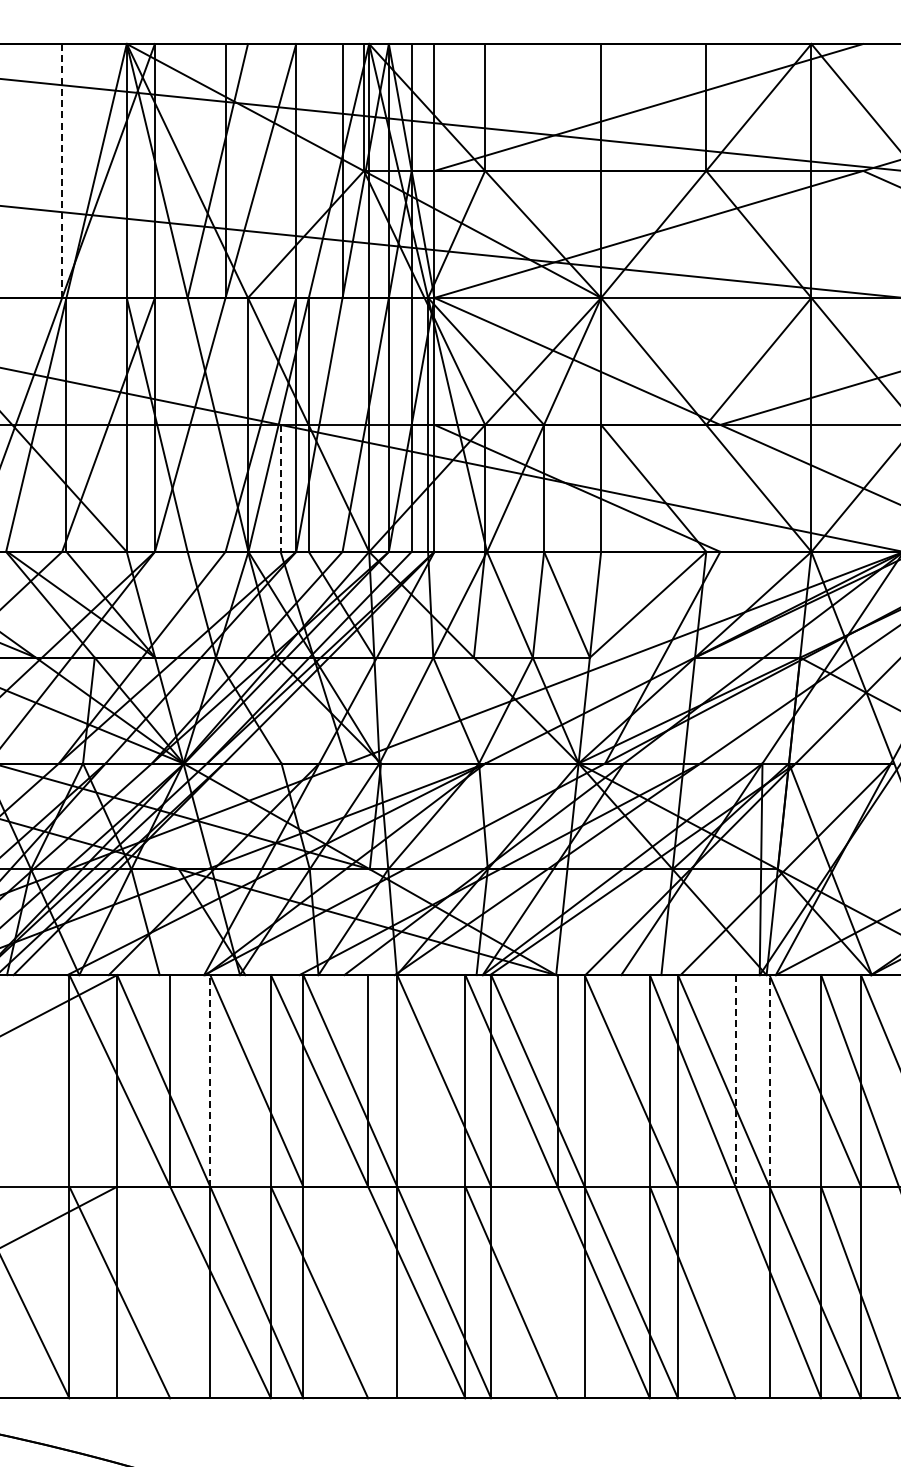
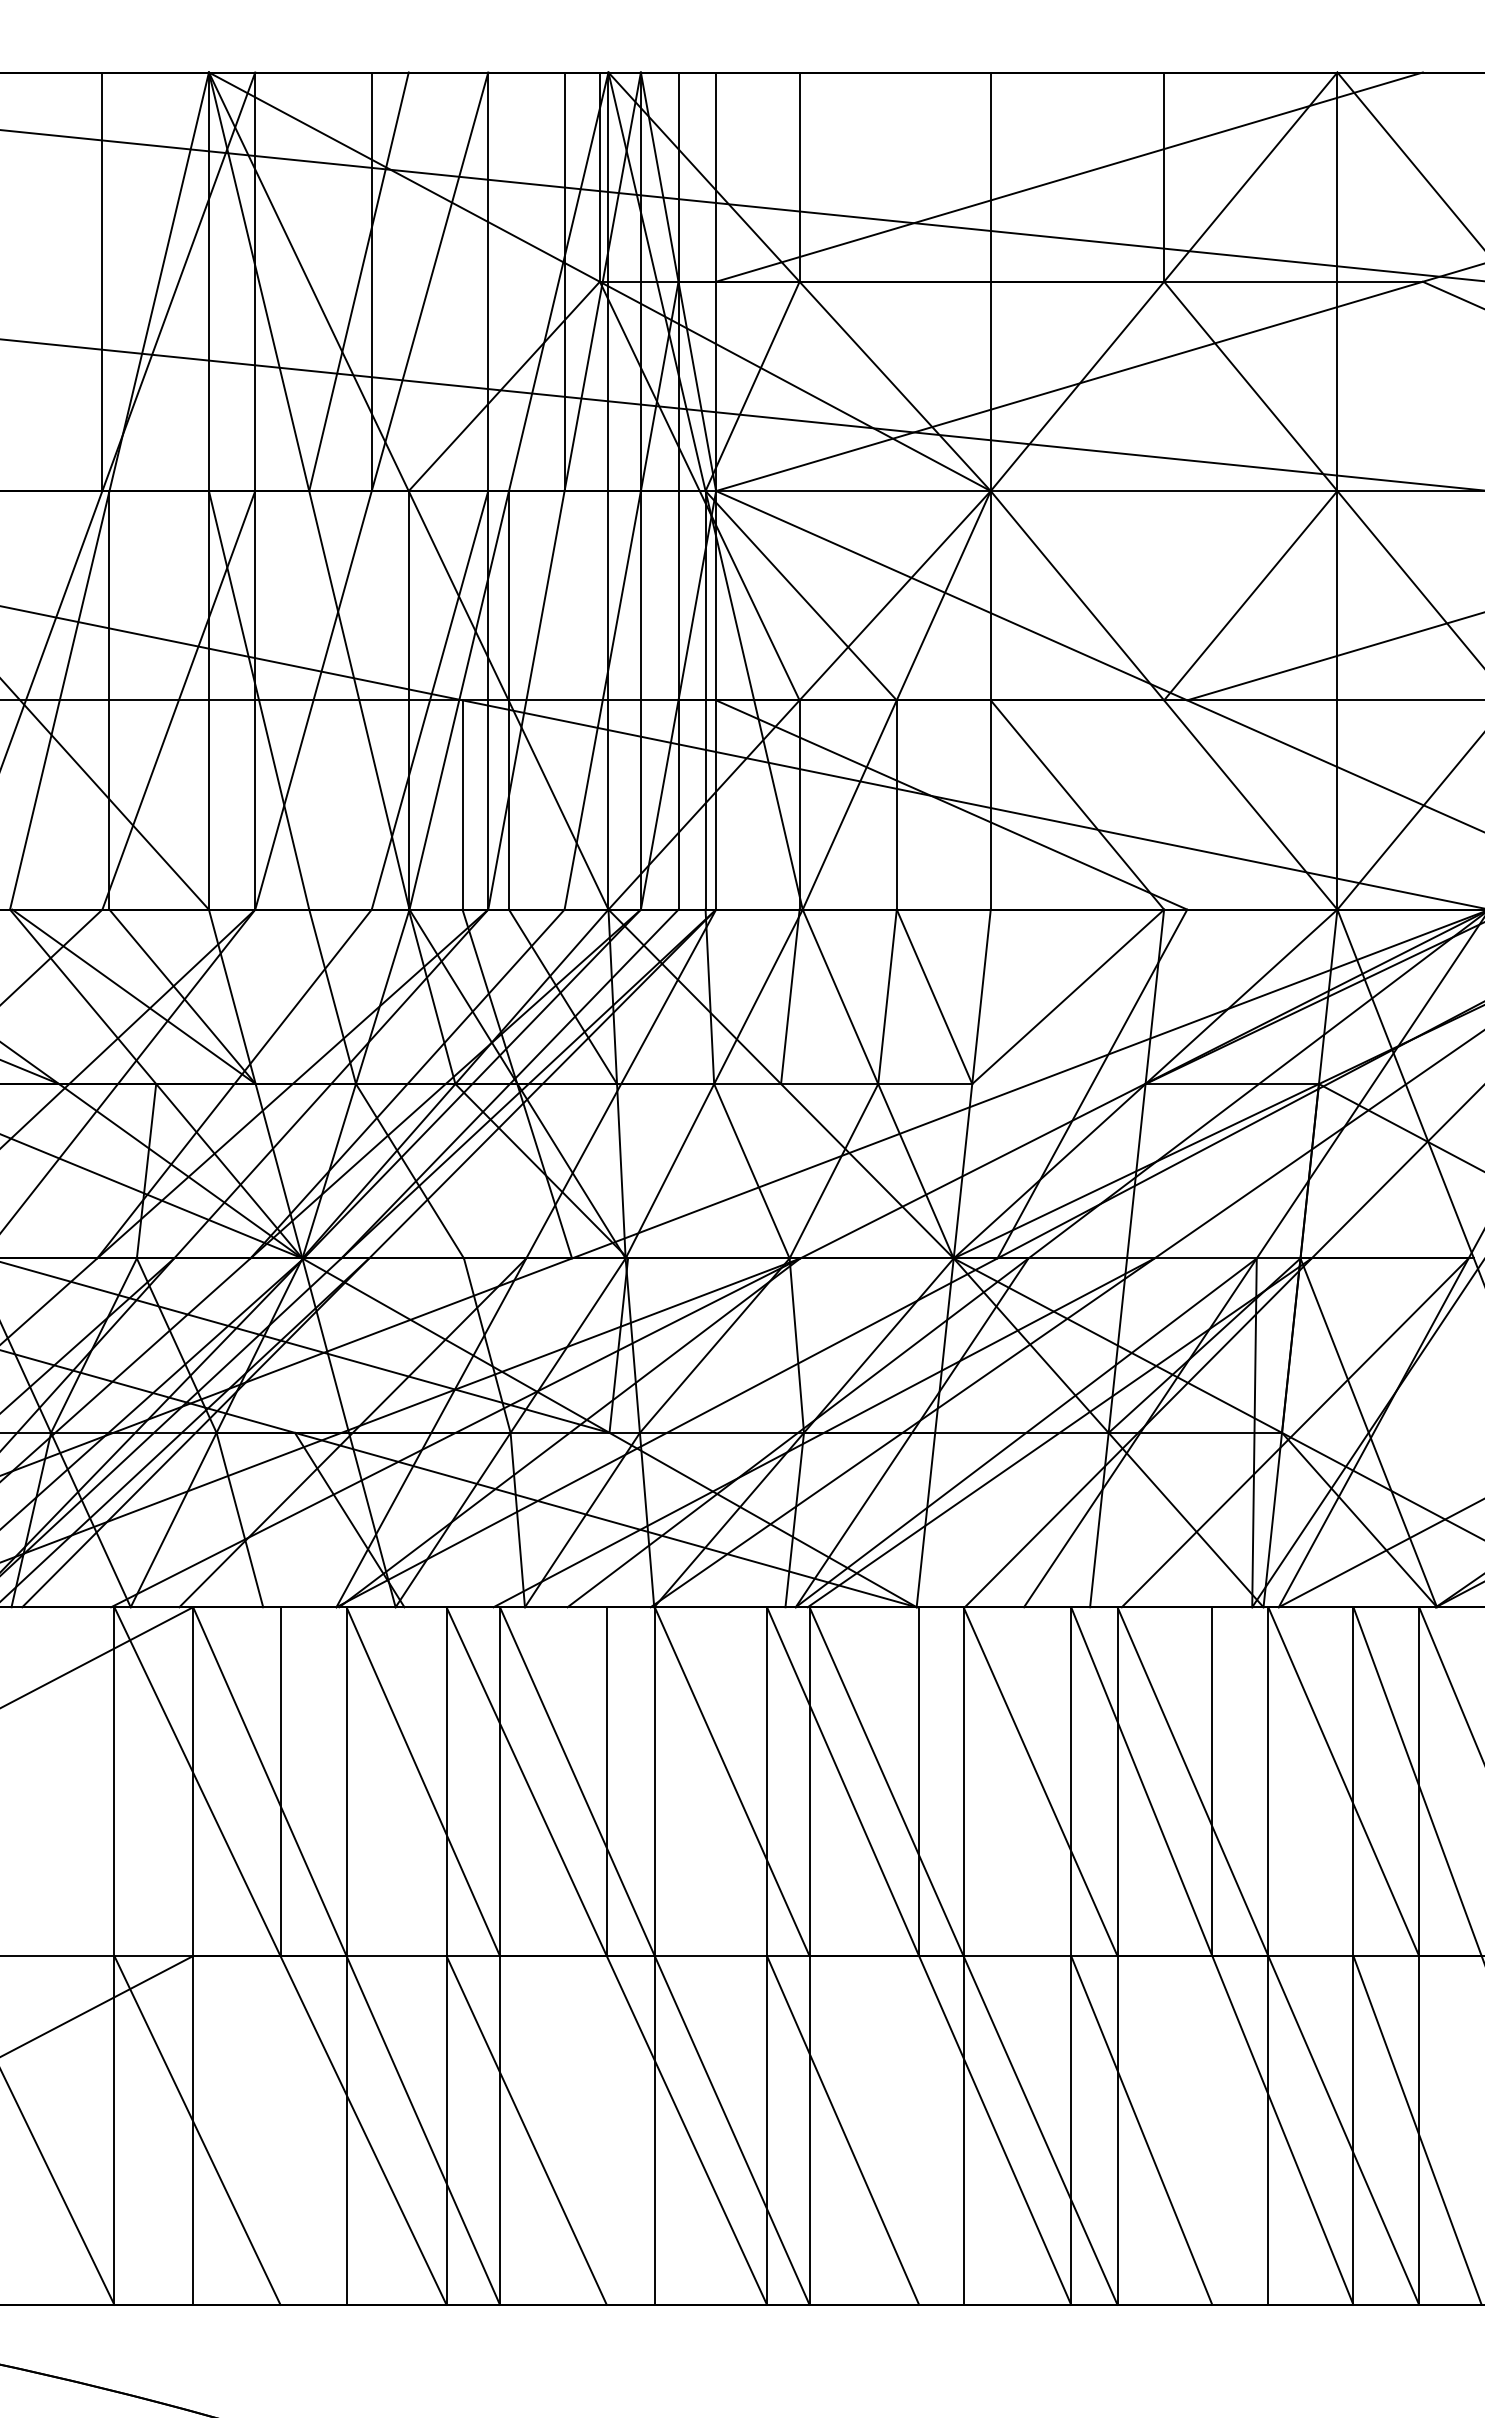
line: (62, 170) -> (102, 281), dashed -> solid
line: (280, 488) -> (462, 805), dashed -> solid
line: (210, 1080) -> (346, 1780), dashed -> solid
line: (735, 1080) -> (1212, 1780), dashed -> solid
line: (769, 1080) -> (1268, 1780), dashed -> solid

